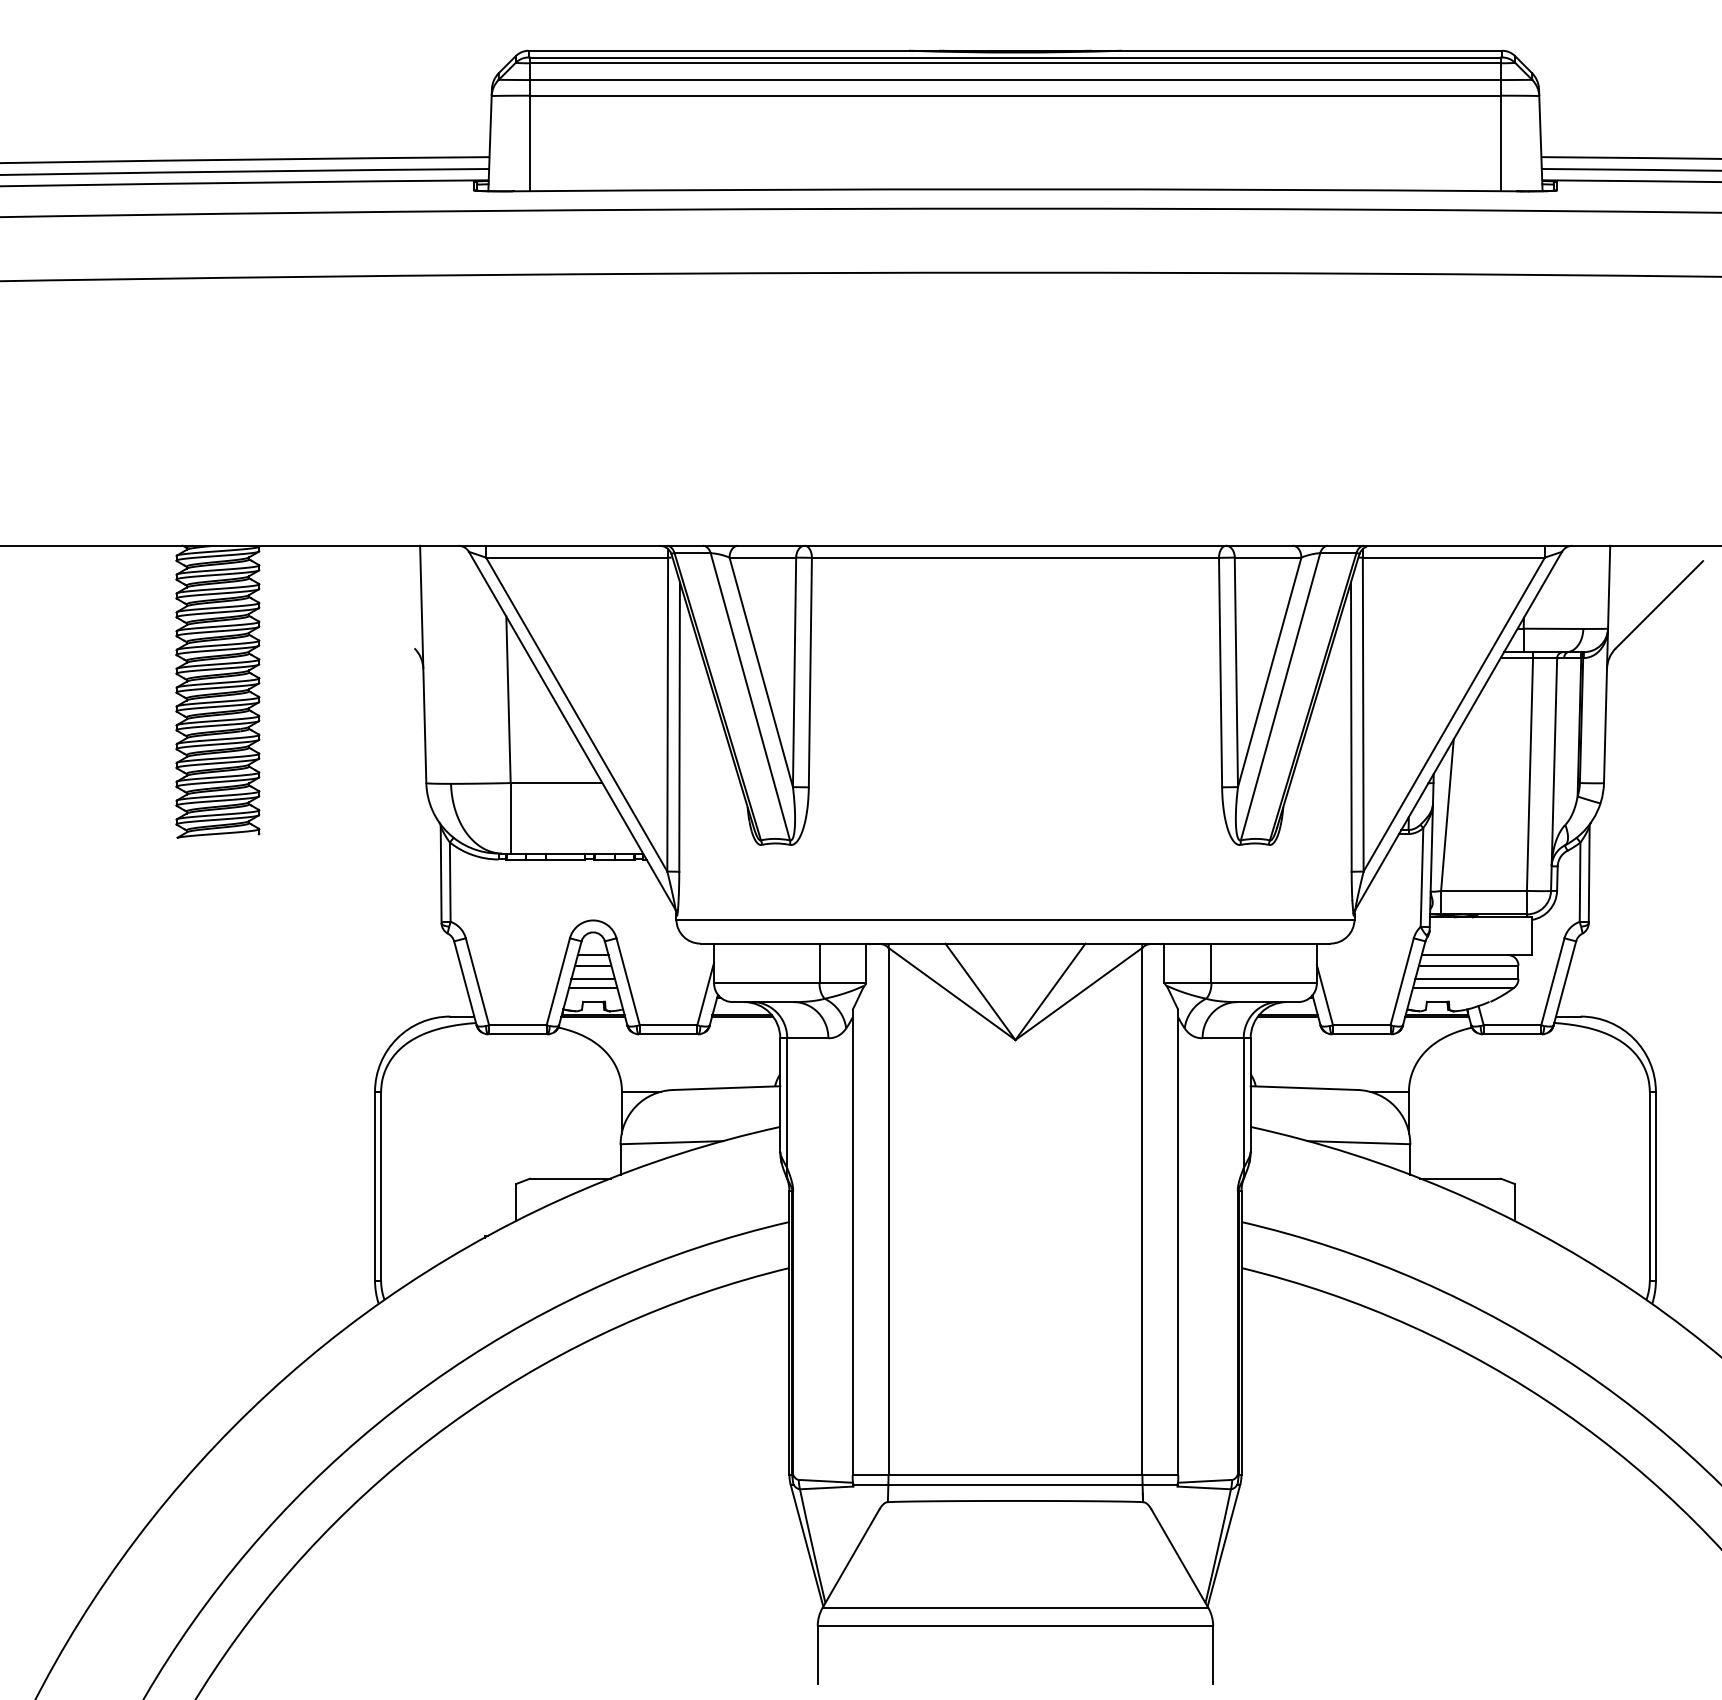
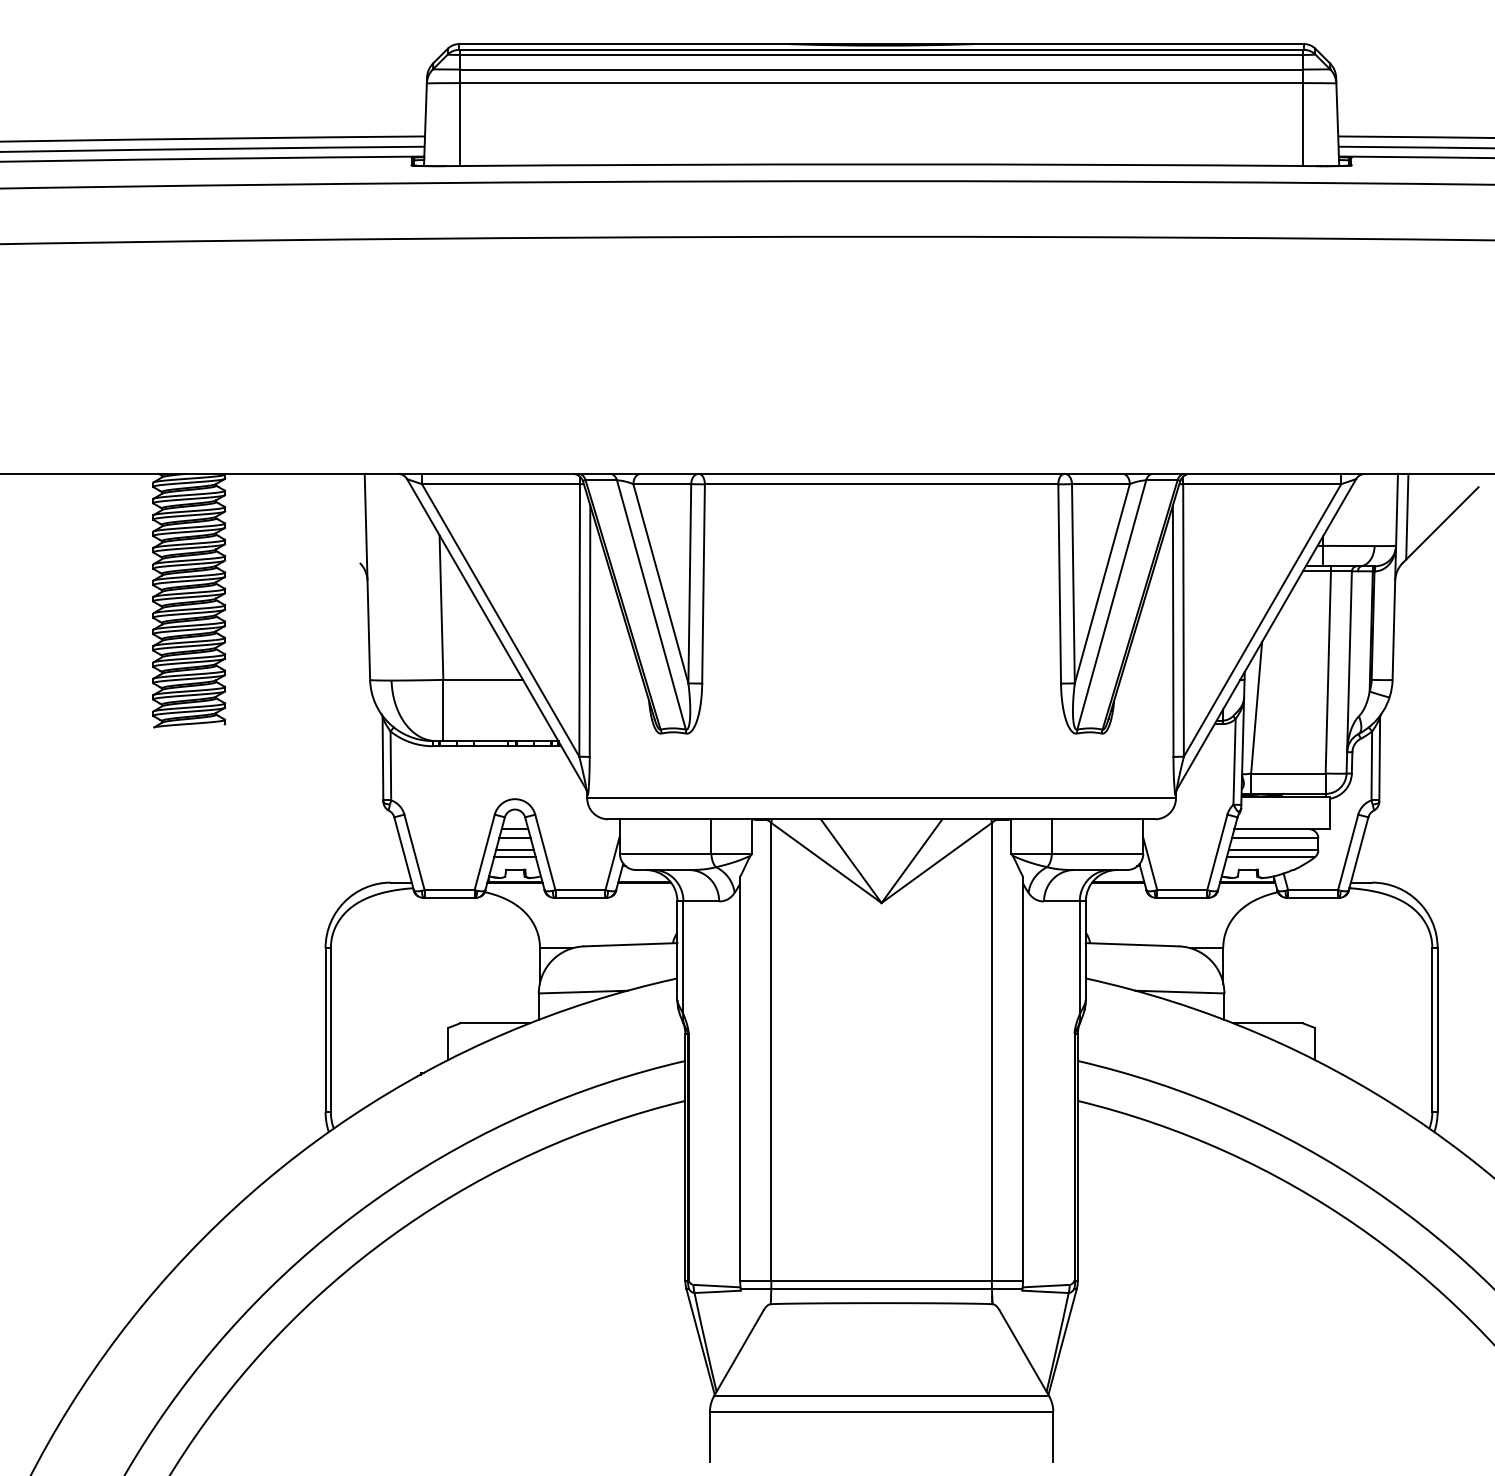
line: (1620, 594) -> (1406, 516), added

